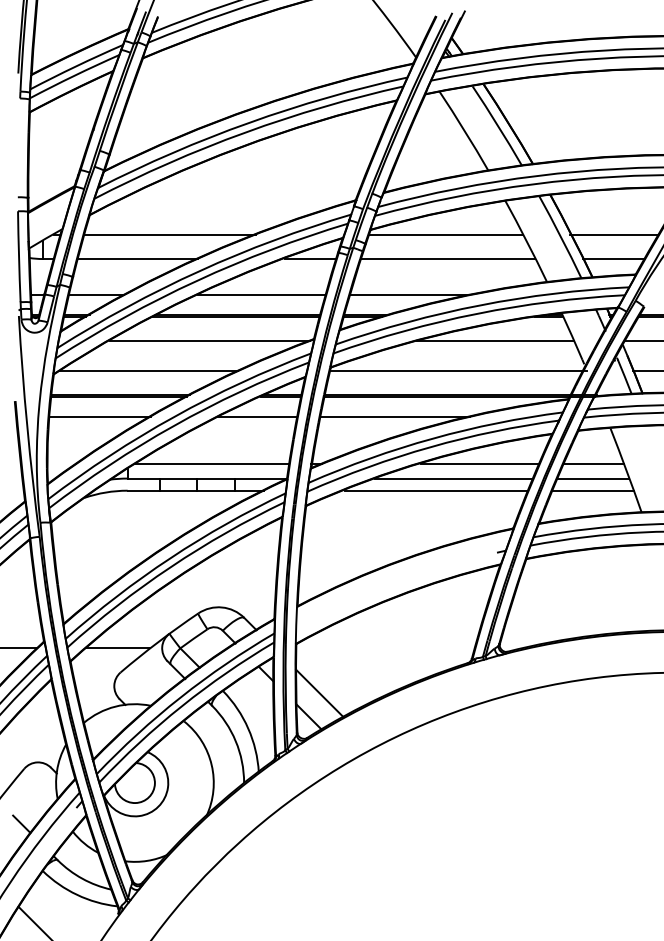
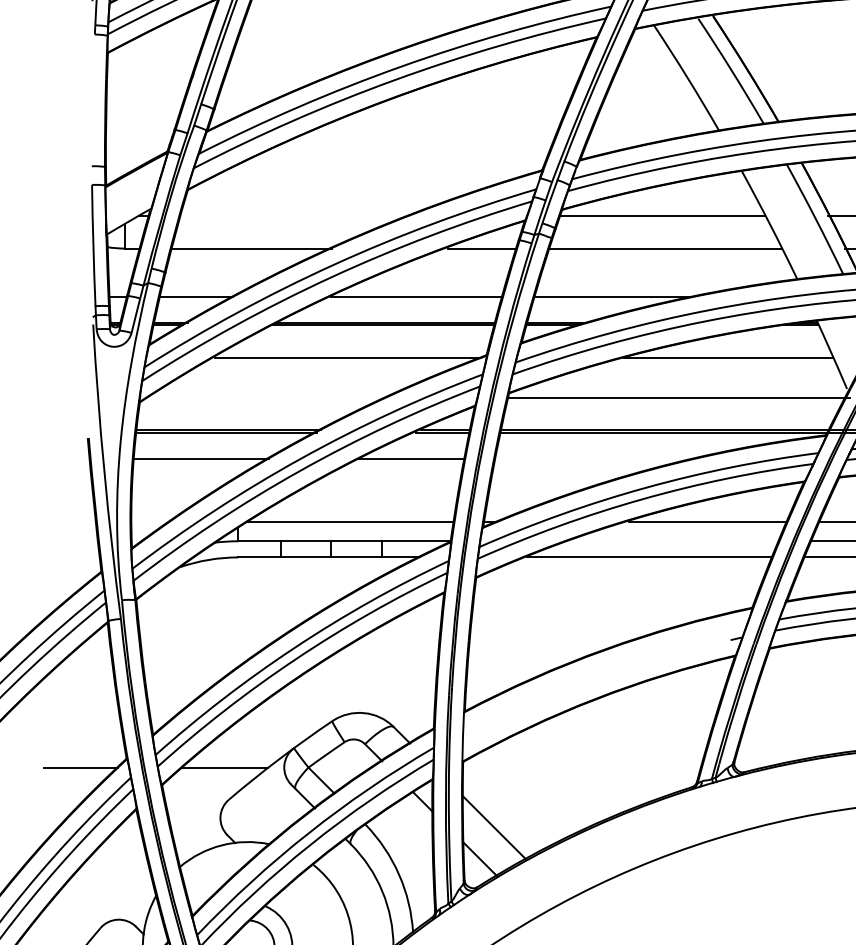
line: (169, 234) -> (294, 215), removed
line: (148, 371) -> (266, 398), removed
line: (395, 416) -> (595, 458), removed
line: (453, 478) -> (672, 541), removed

